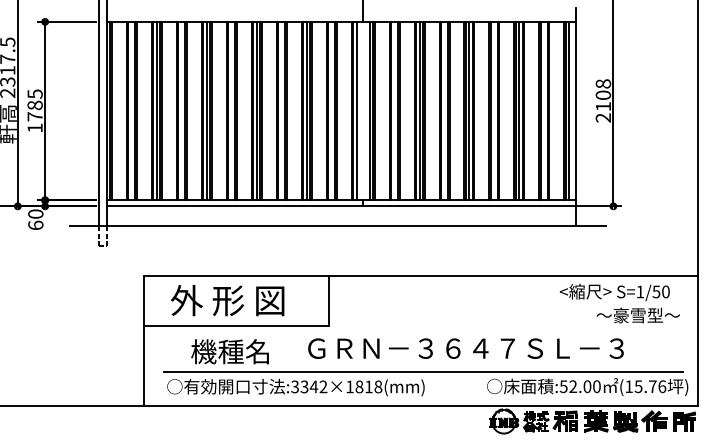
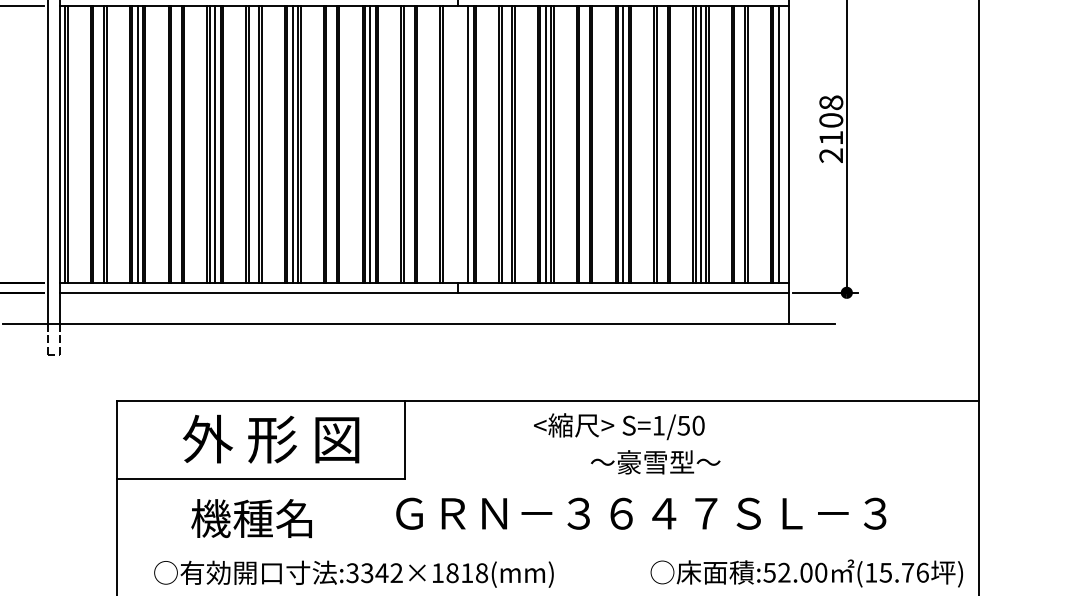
line: (356, 110) -> (447, 144), removed
text: (227, 300) -> (270, 438), moved
text: (619, 303) -> (626, 443), moved
text: (465, 348) -> (640, 513), moved
line: (423, 371) -> (551, 549), removed

